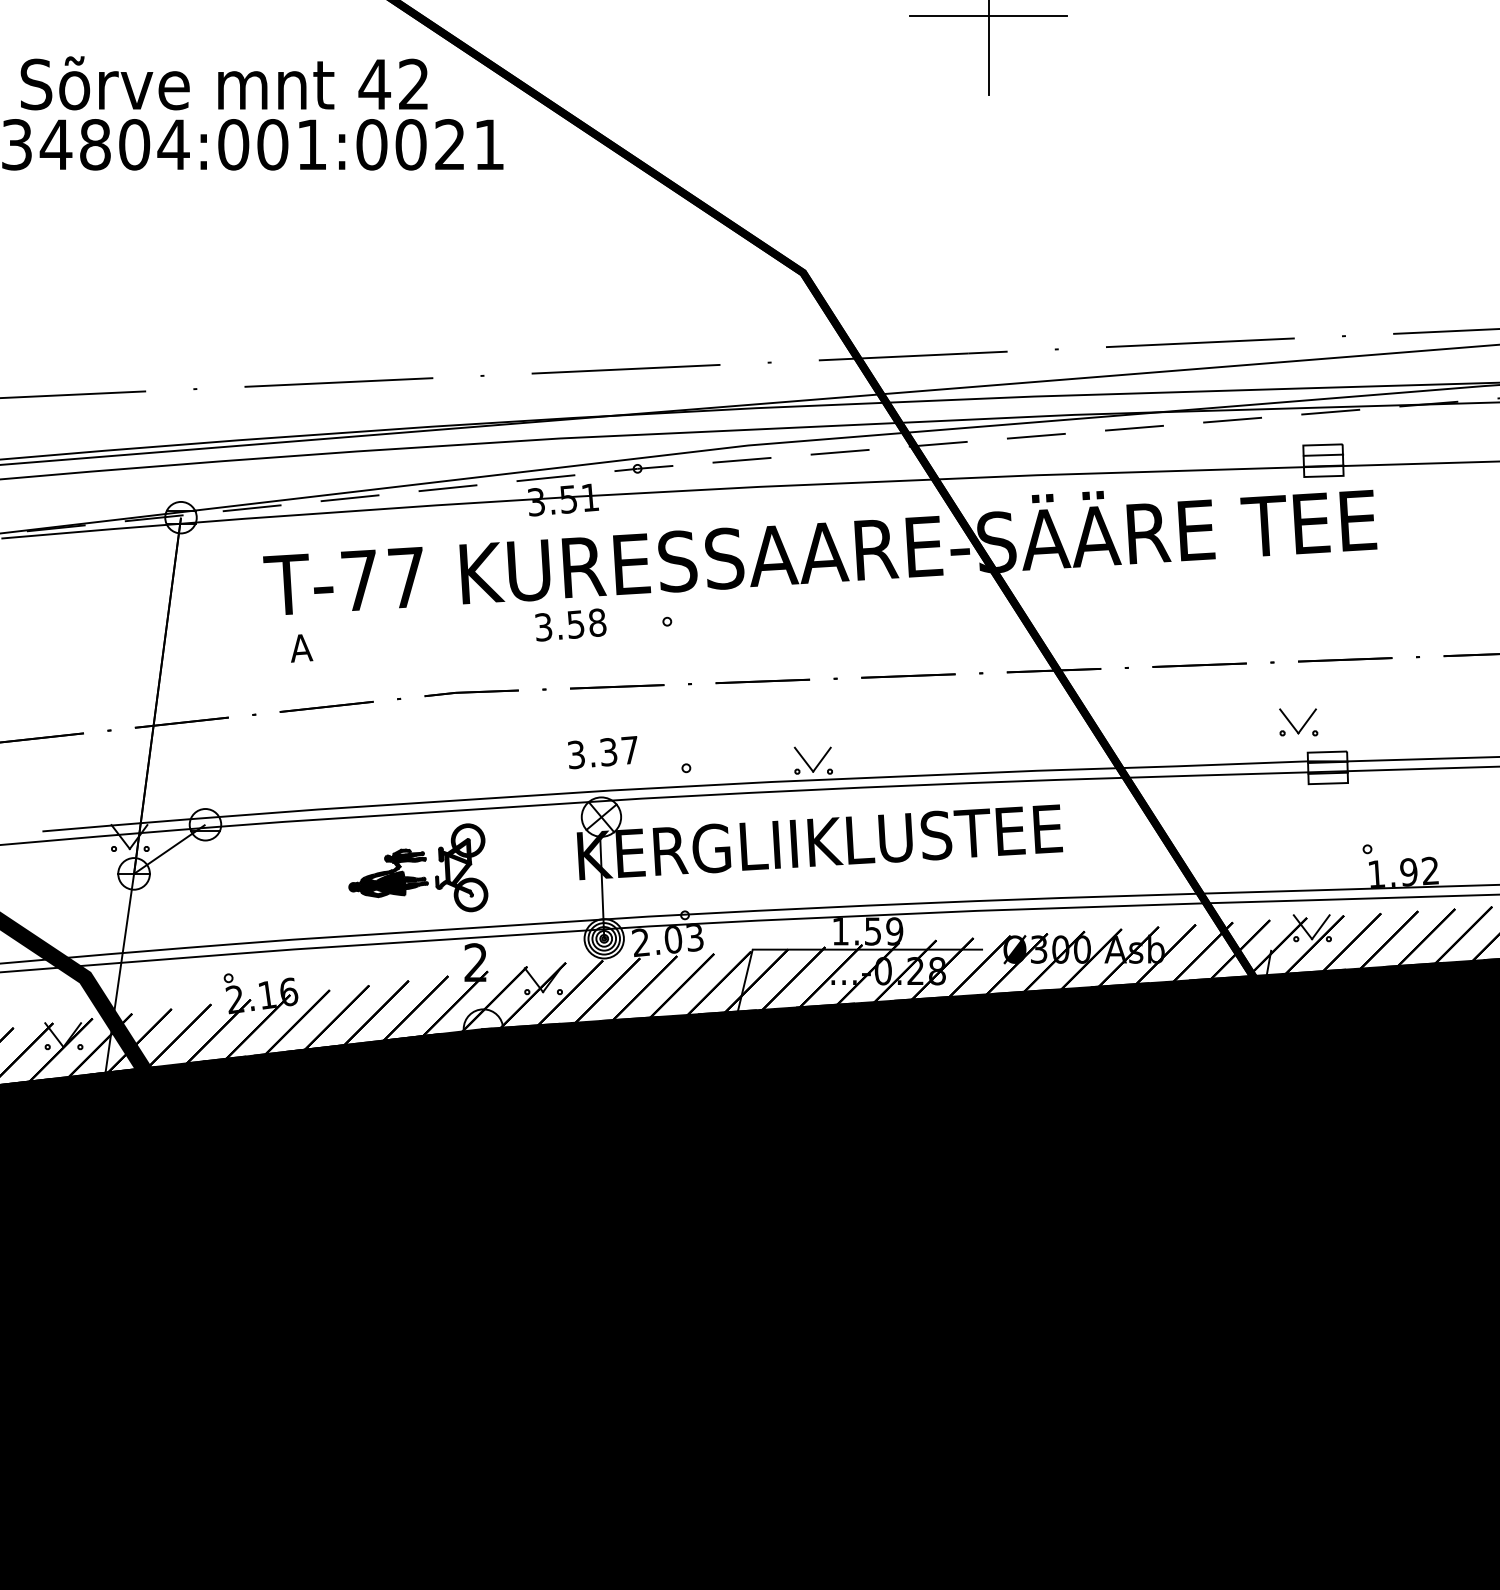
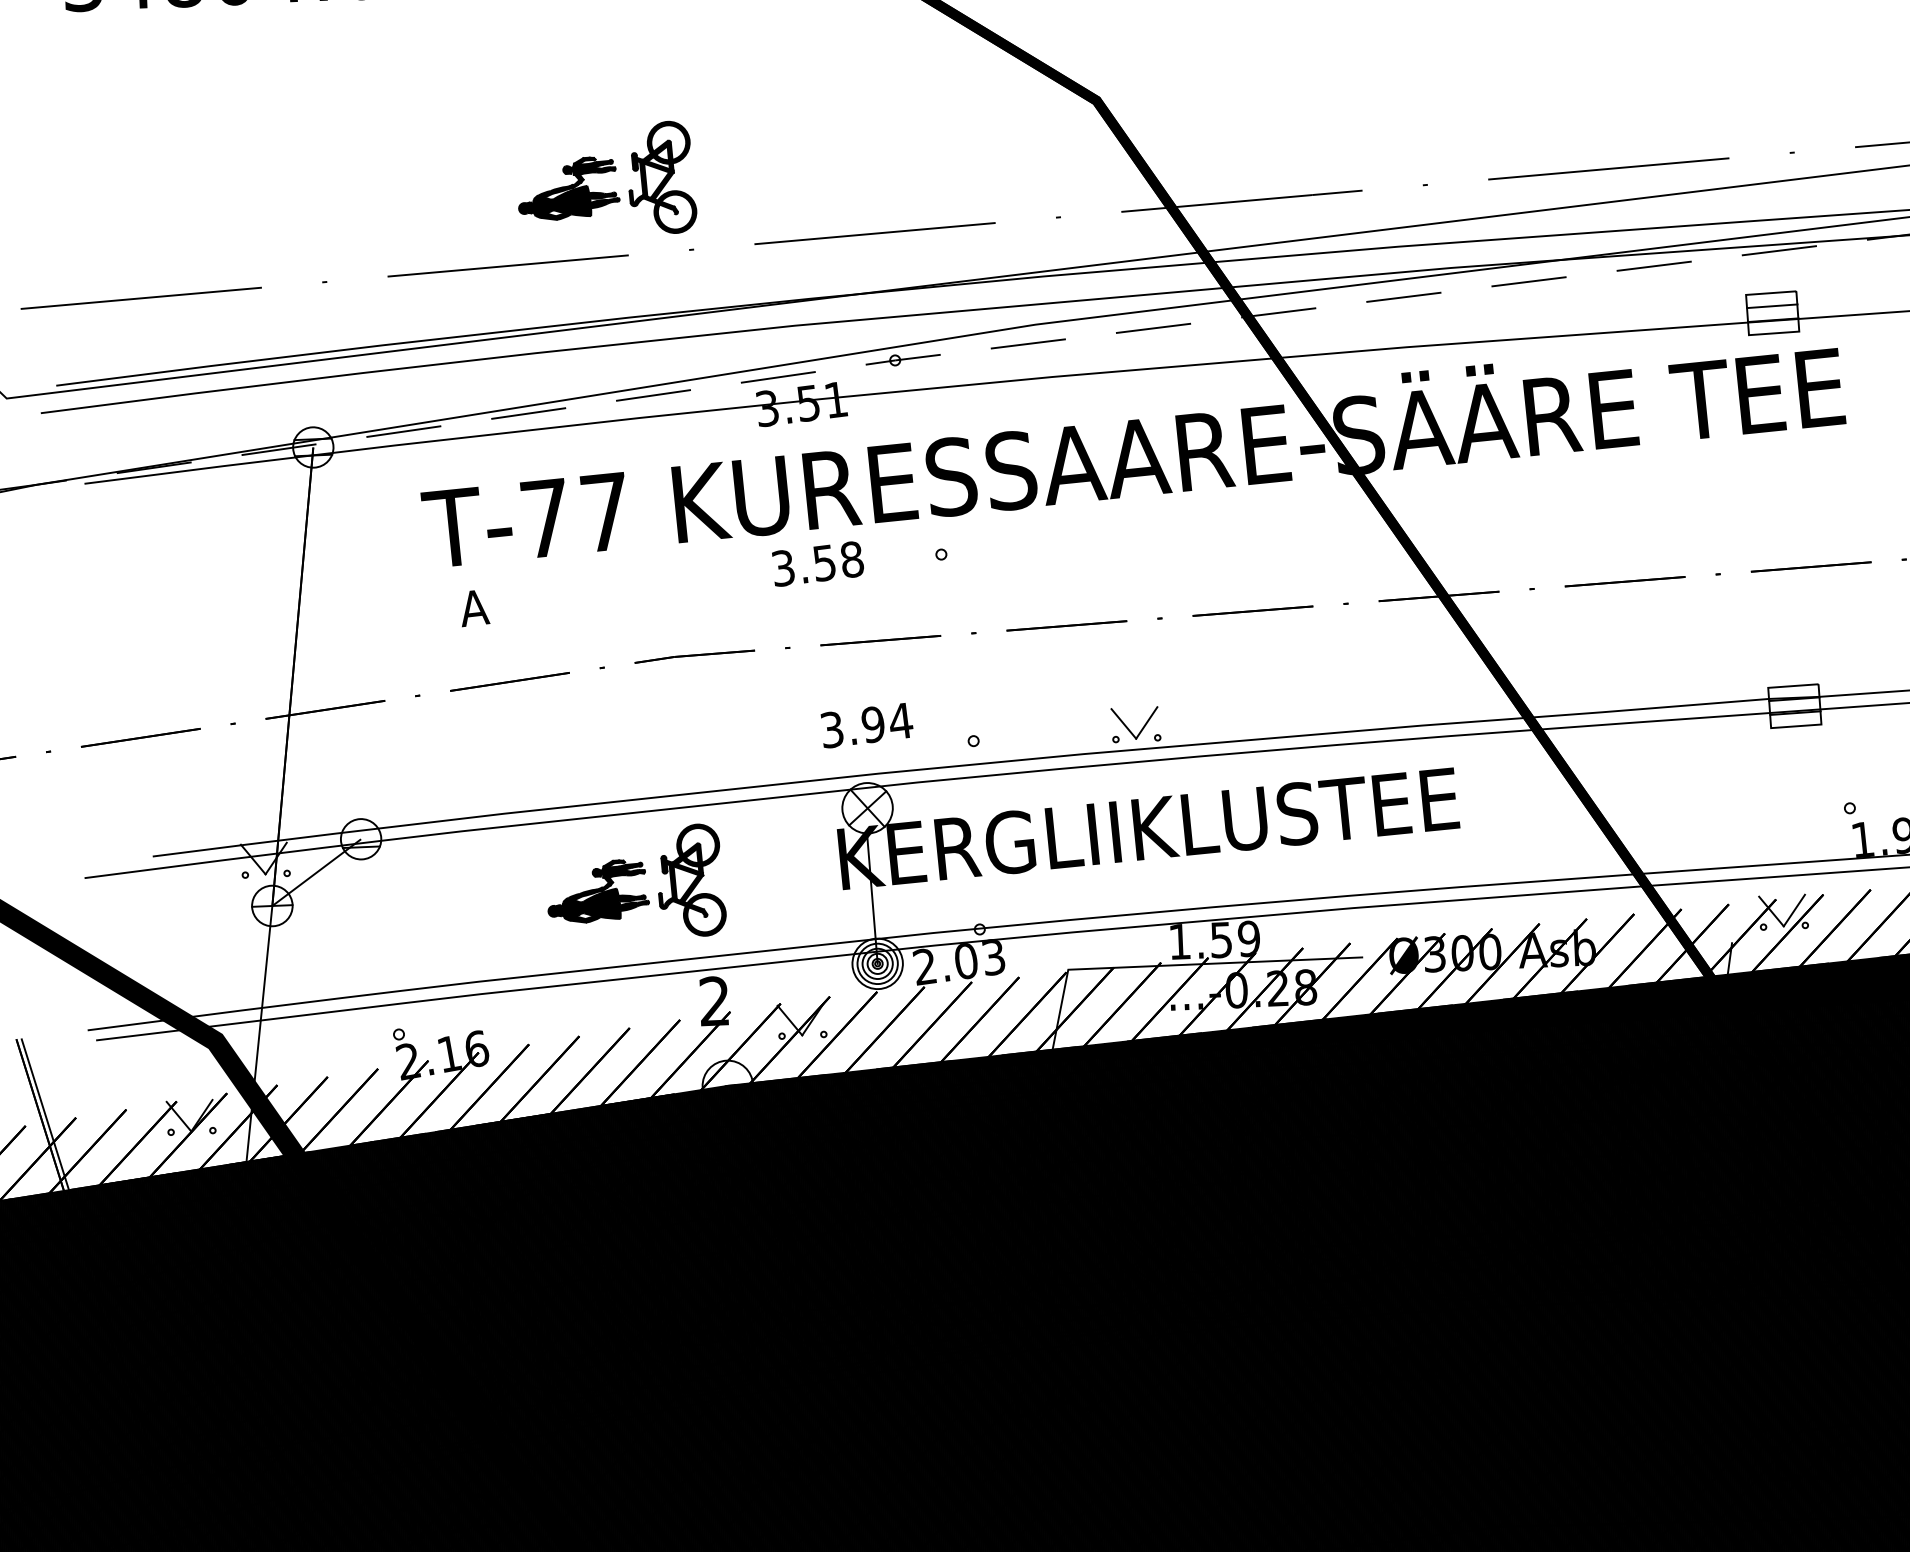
part: (418, 318) -> (606, 179), added
part: (1298, 722) -> (1754, 649), removed
text: (619, 751) -> (887, 723), 3.37 -> 3.94

